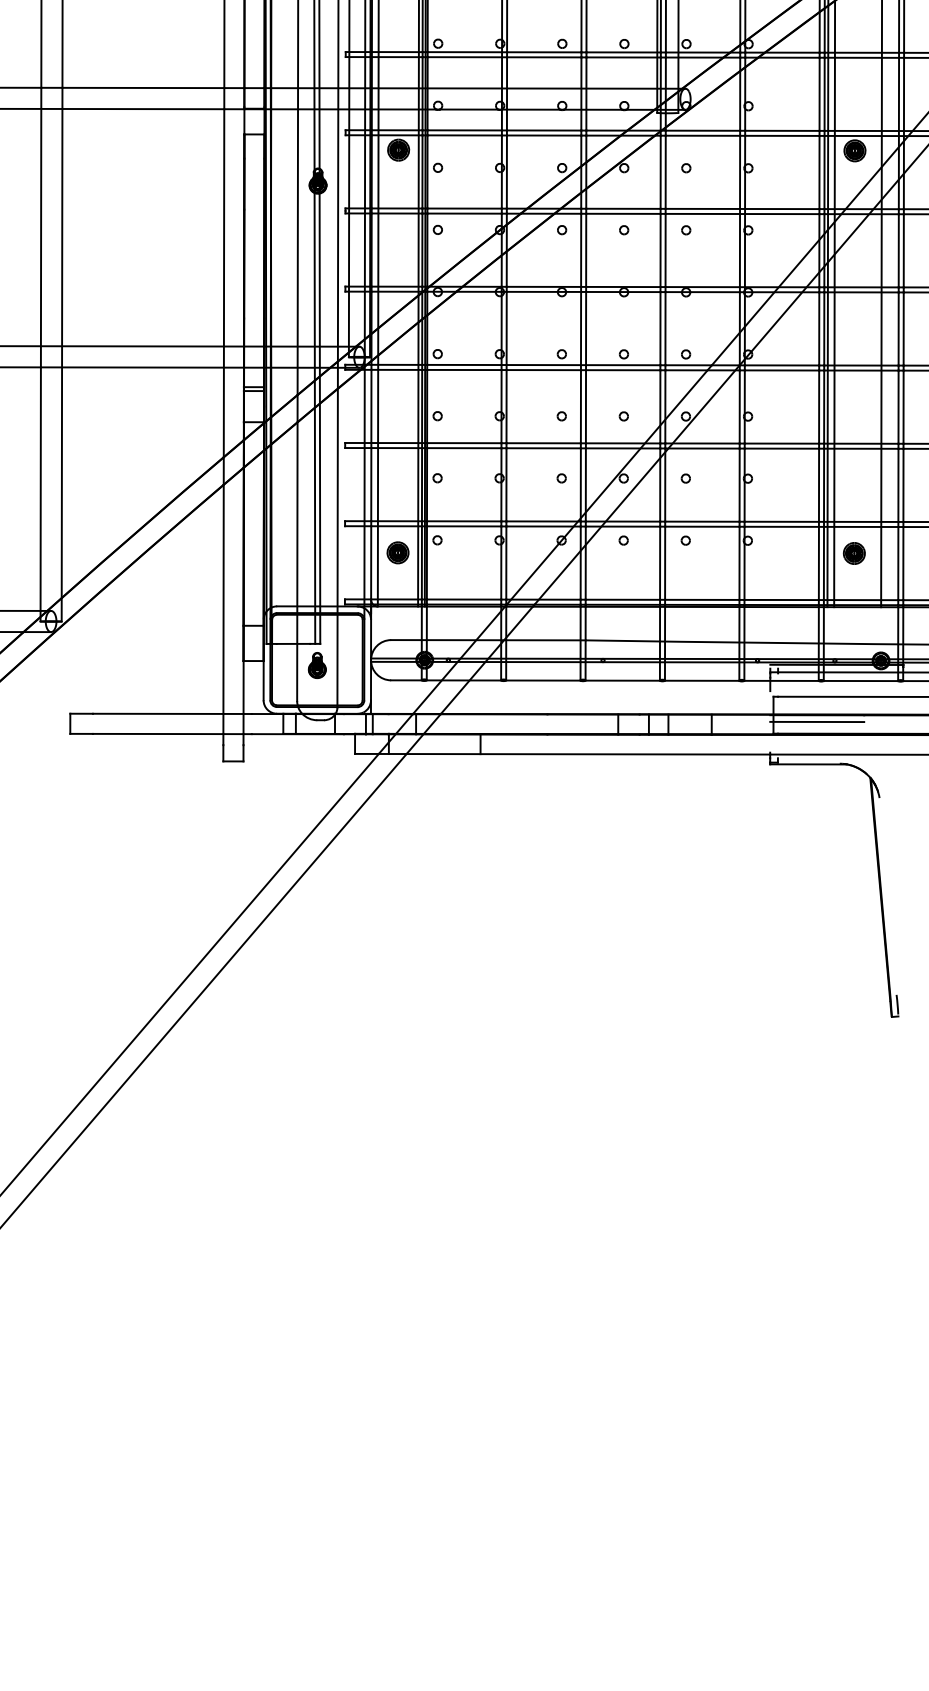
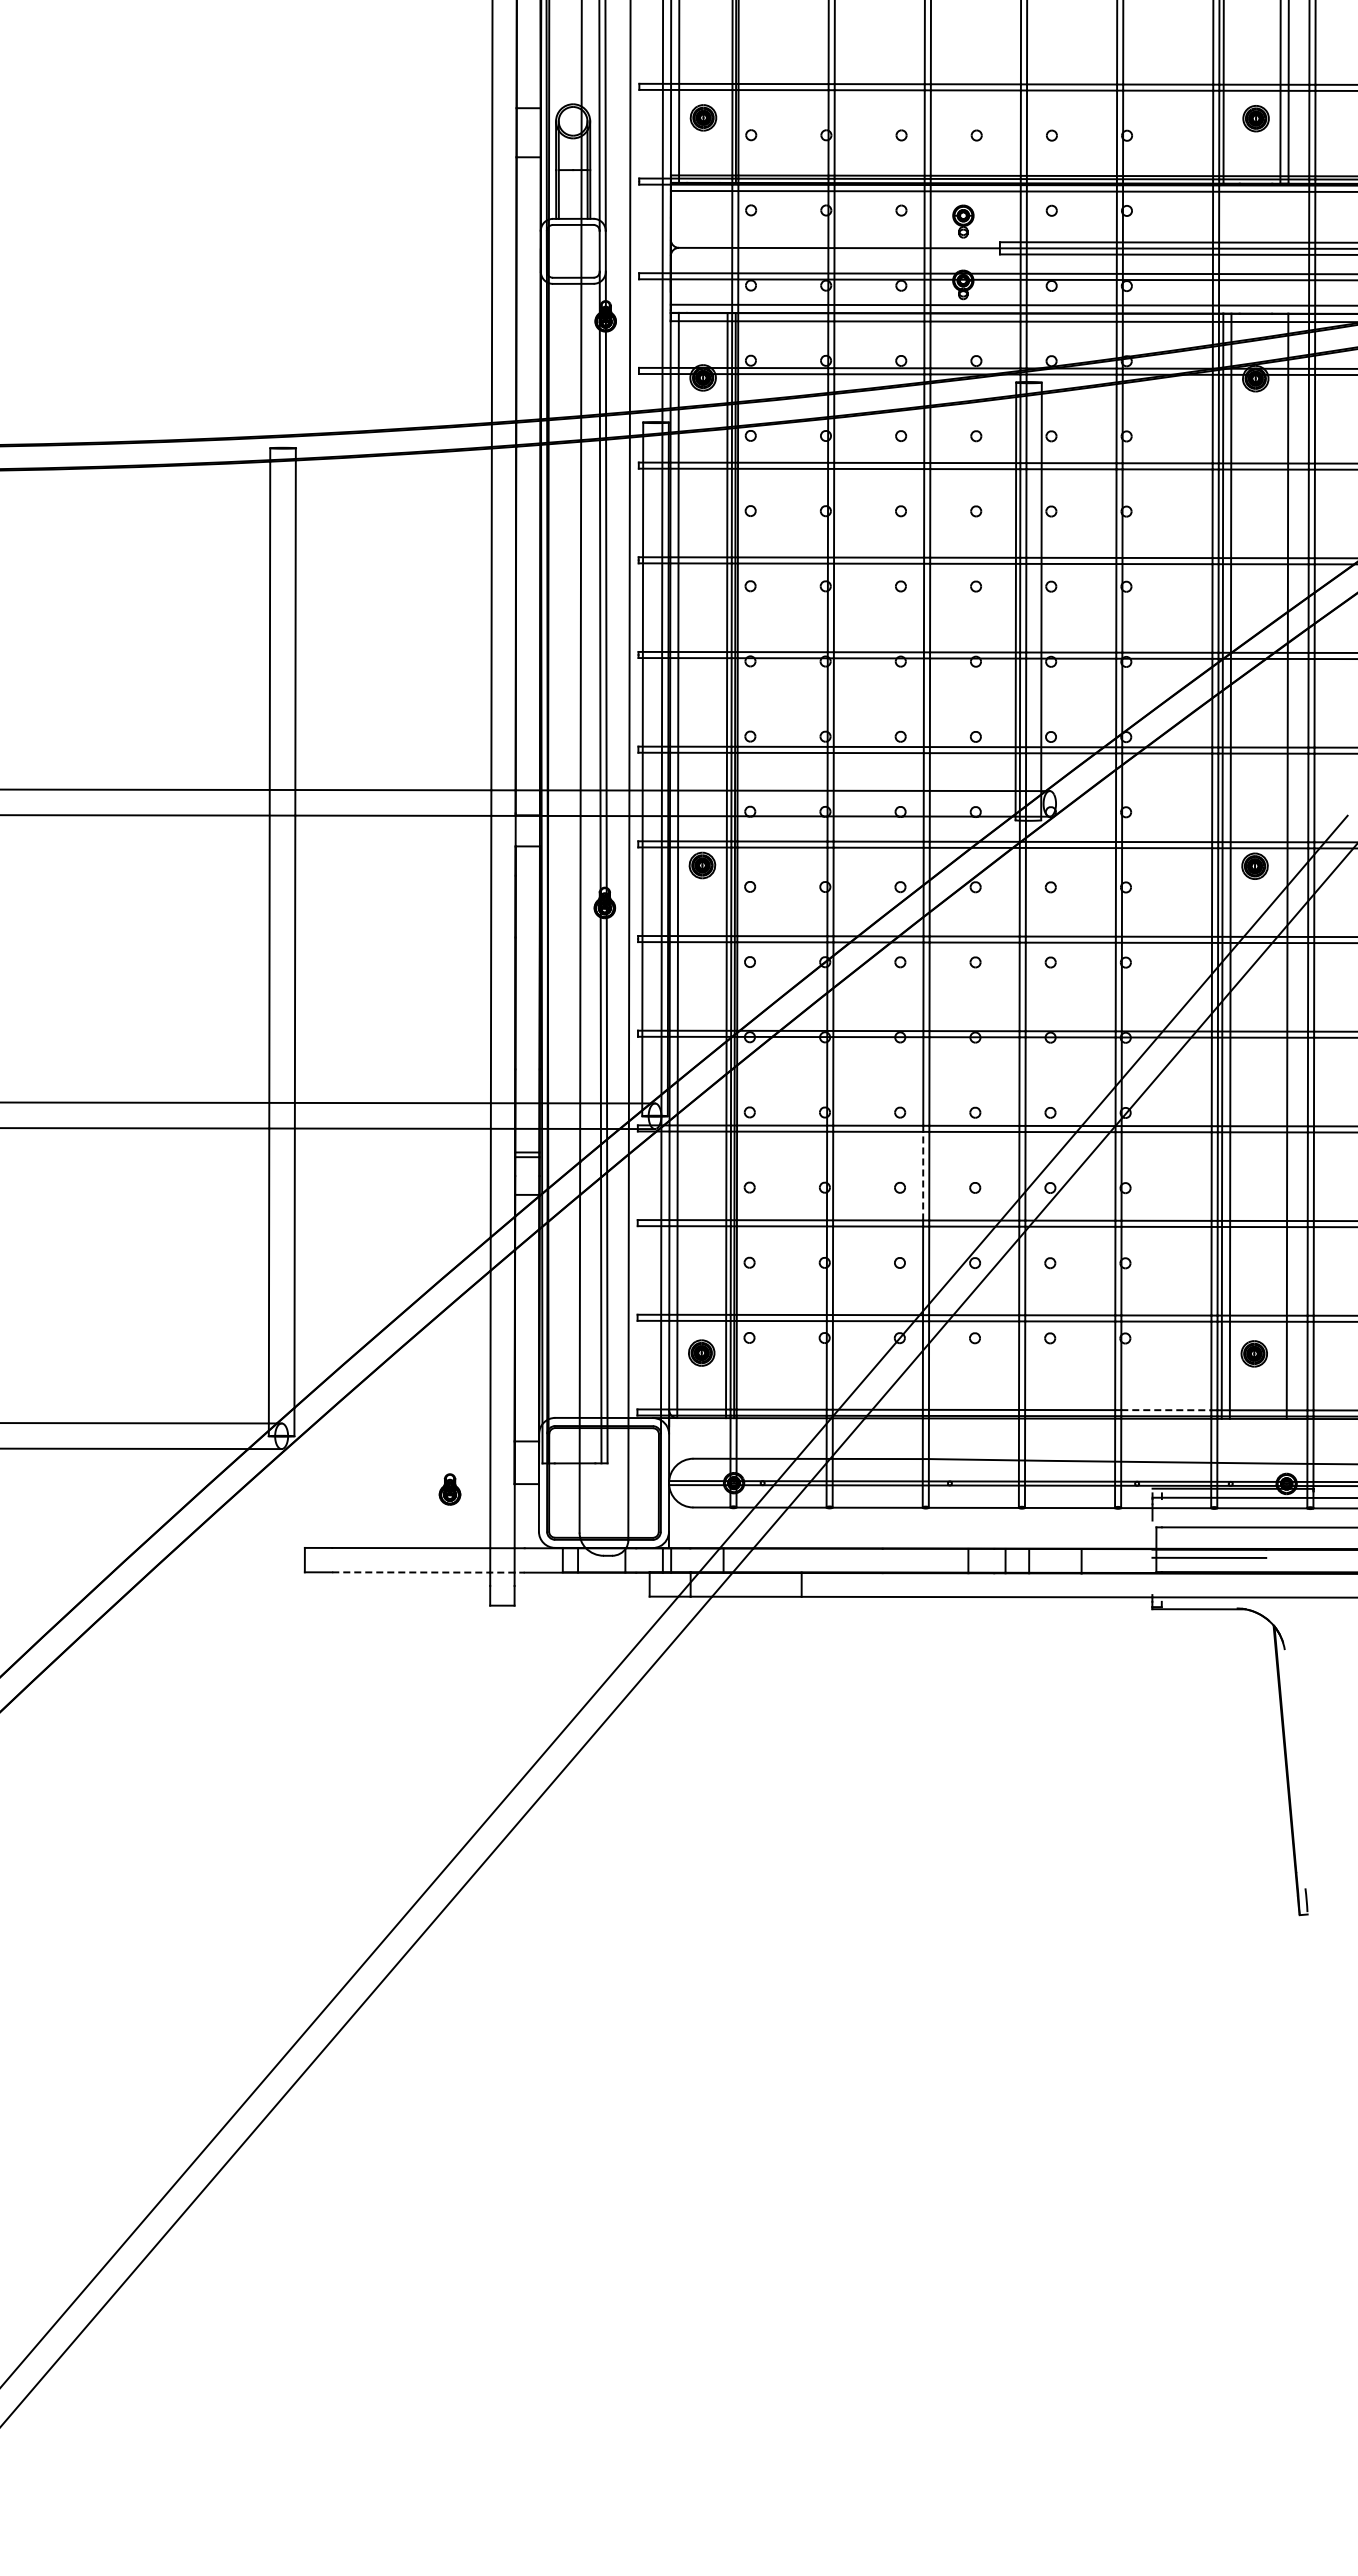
line: (581, 406) -> (923, 1175), solid -> dashed
line: (781, 600) -> (1166, 1410), solid -> dashed
part: (316, 665) -> (449, 1489), moved
line: (172, 734) -> (428, 1572), solid -> dashed

